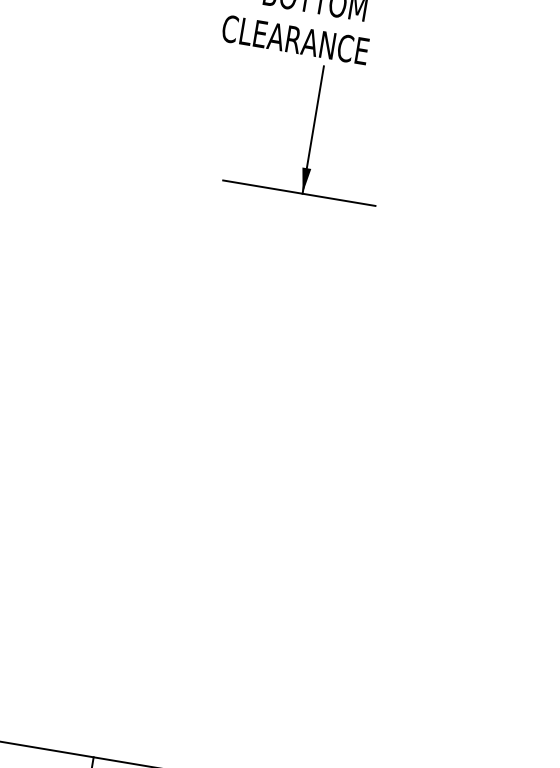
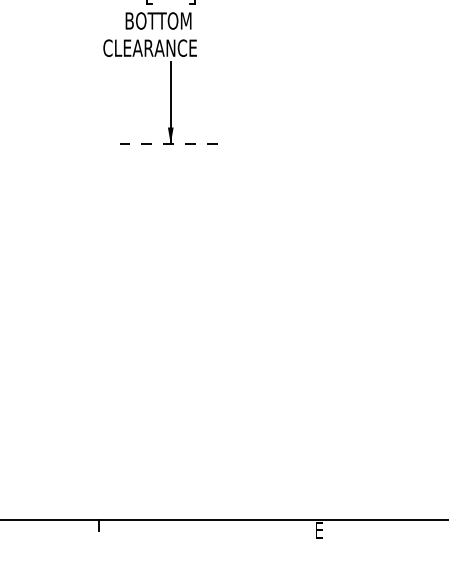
line: (300, 194) -> (169, 144), solid -> dashed

